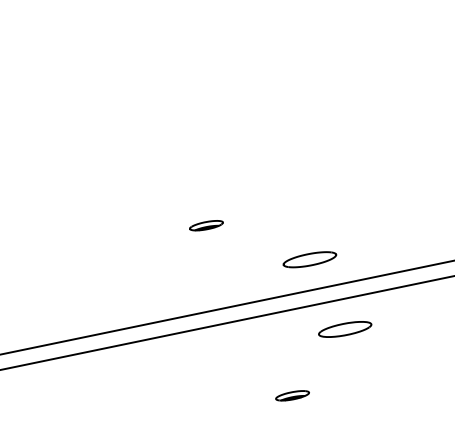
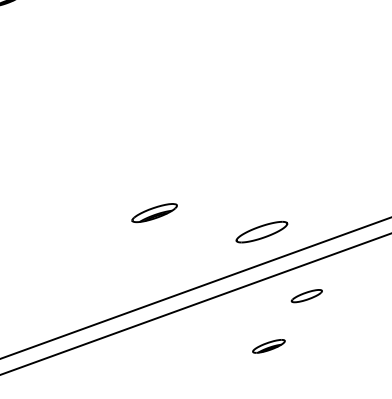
part: (206, 225) -> (154, 213), size x1.4
part: (345, 329) -> (307, 296), size x0.6
part: (292, 395) -> (268, 346), moved

